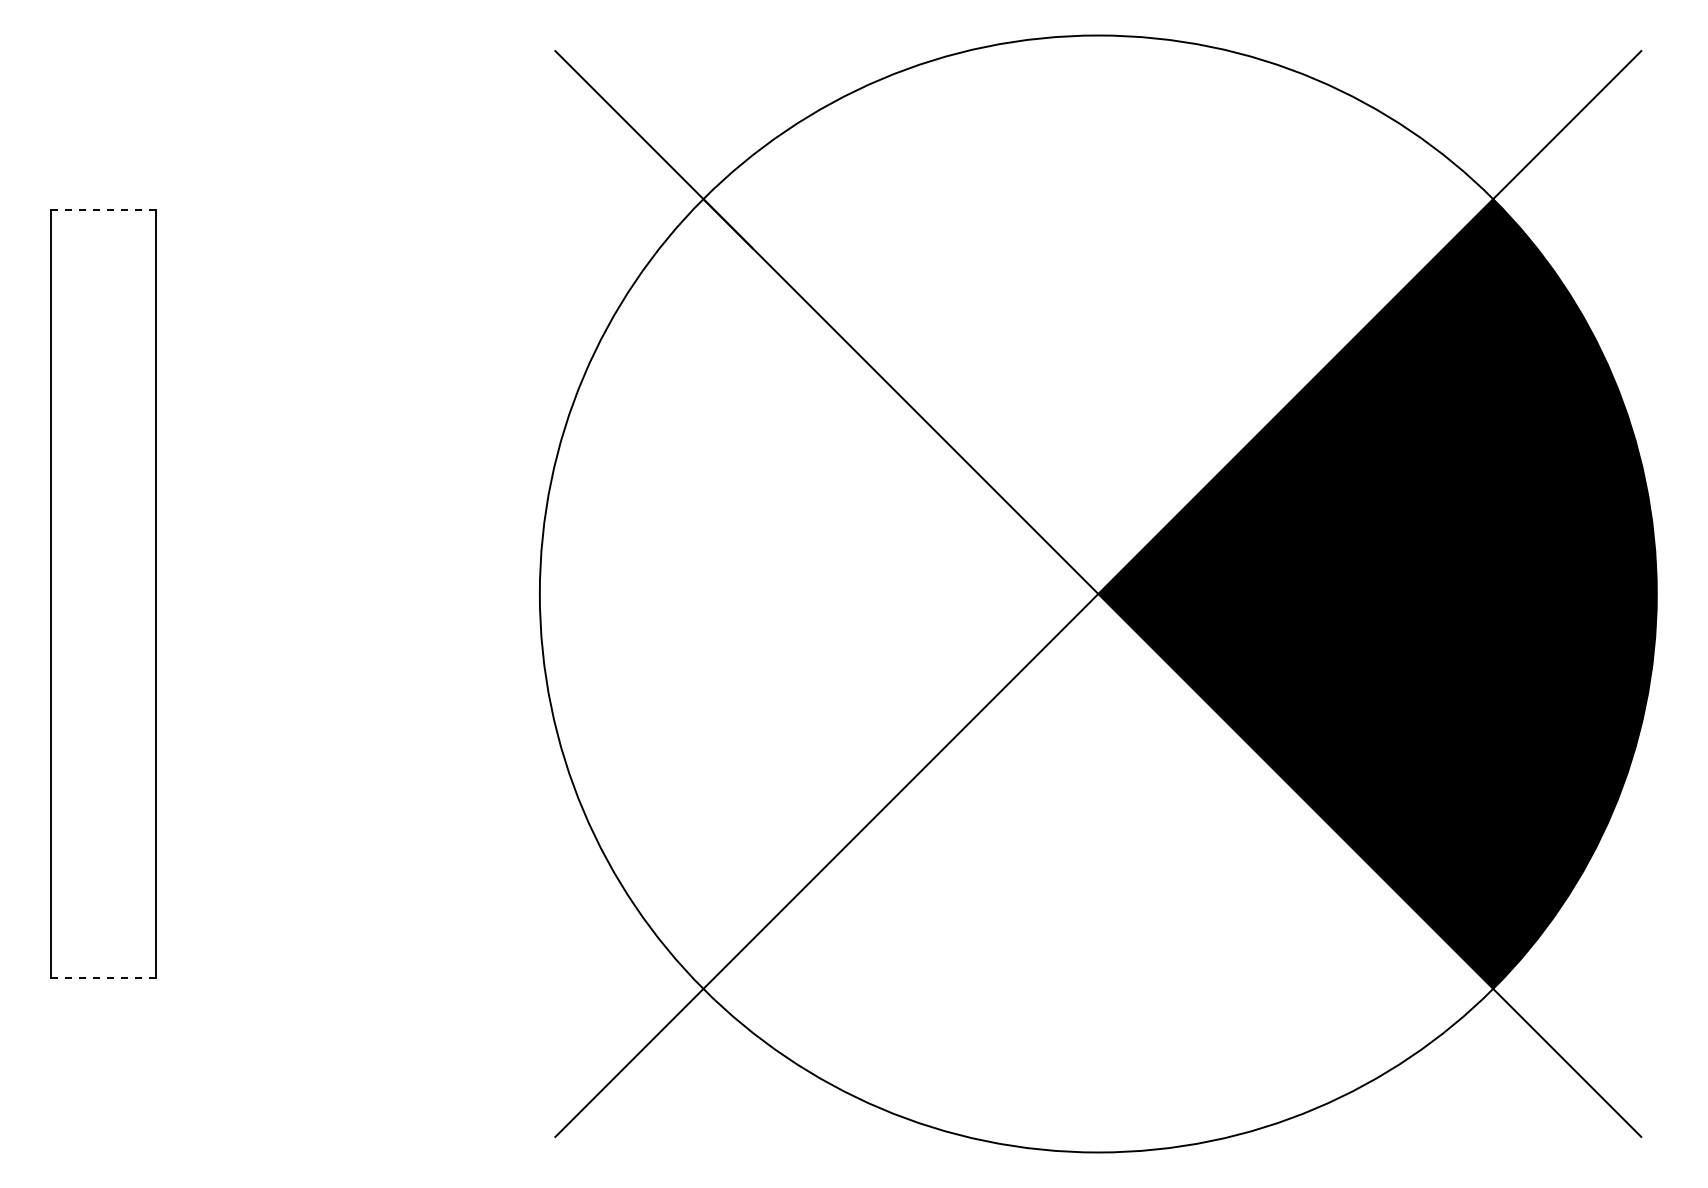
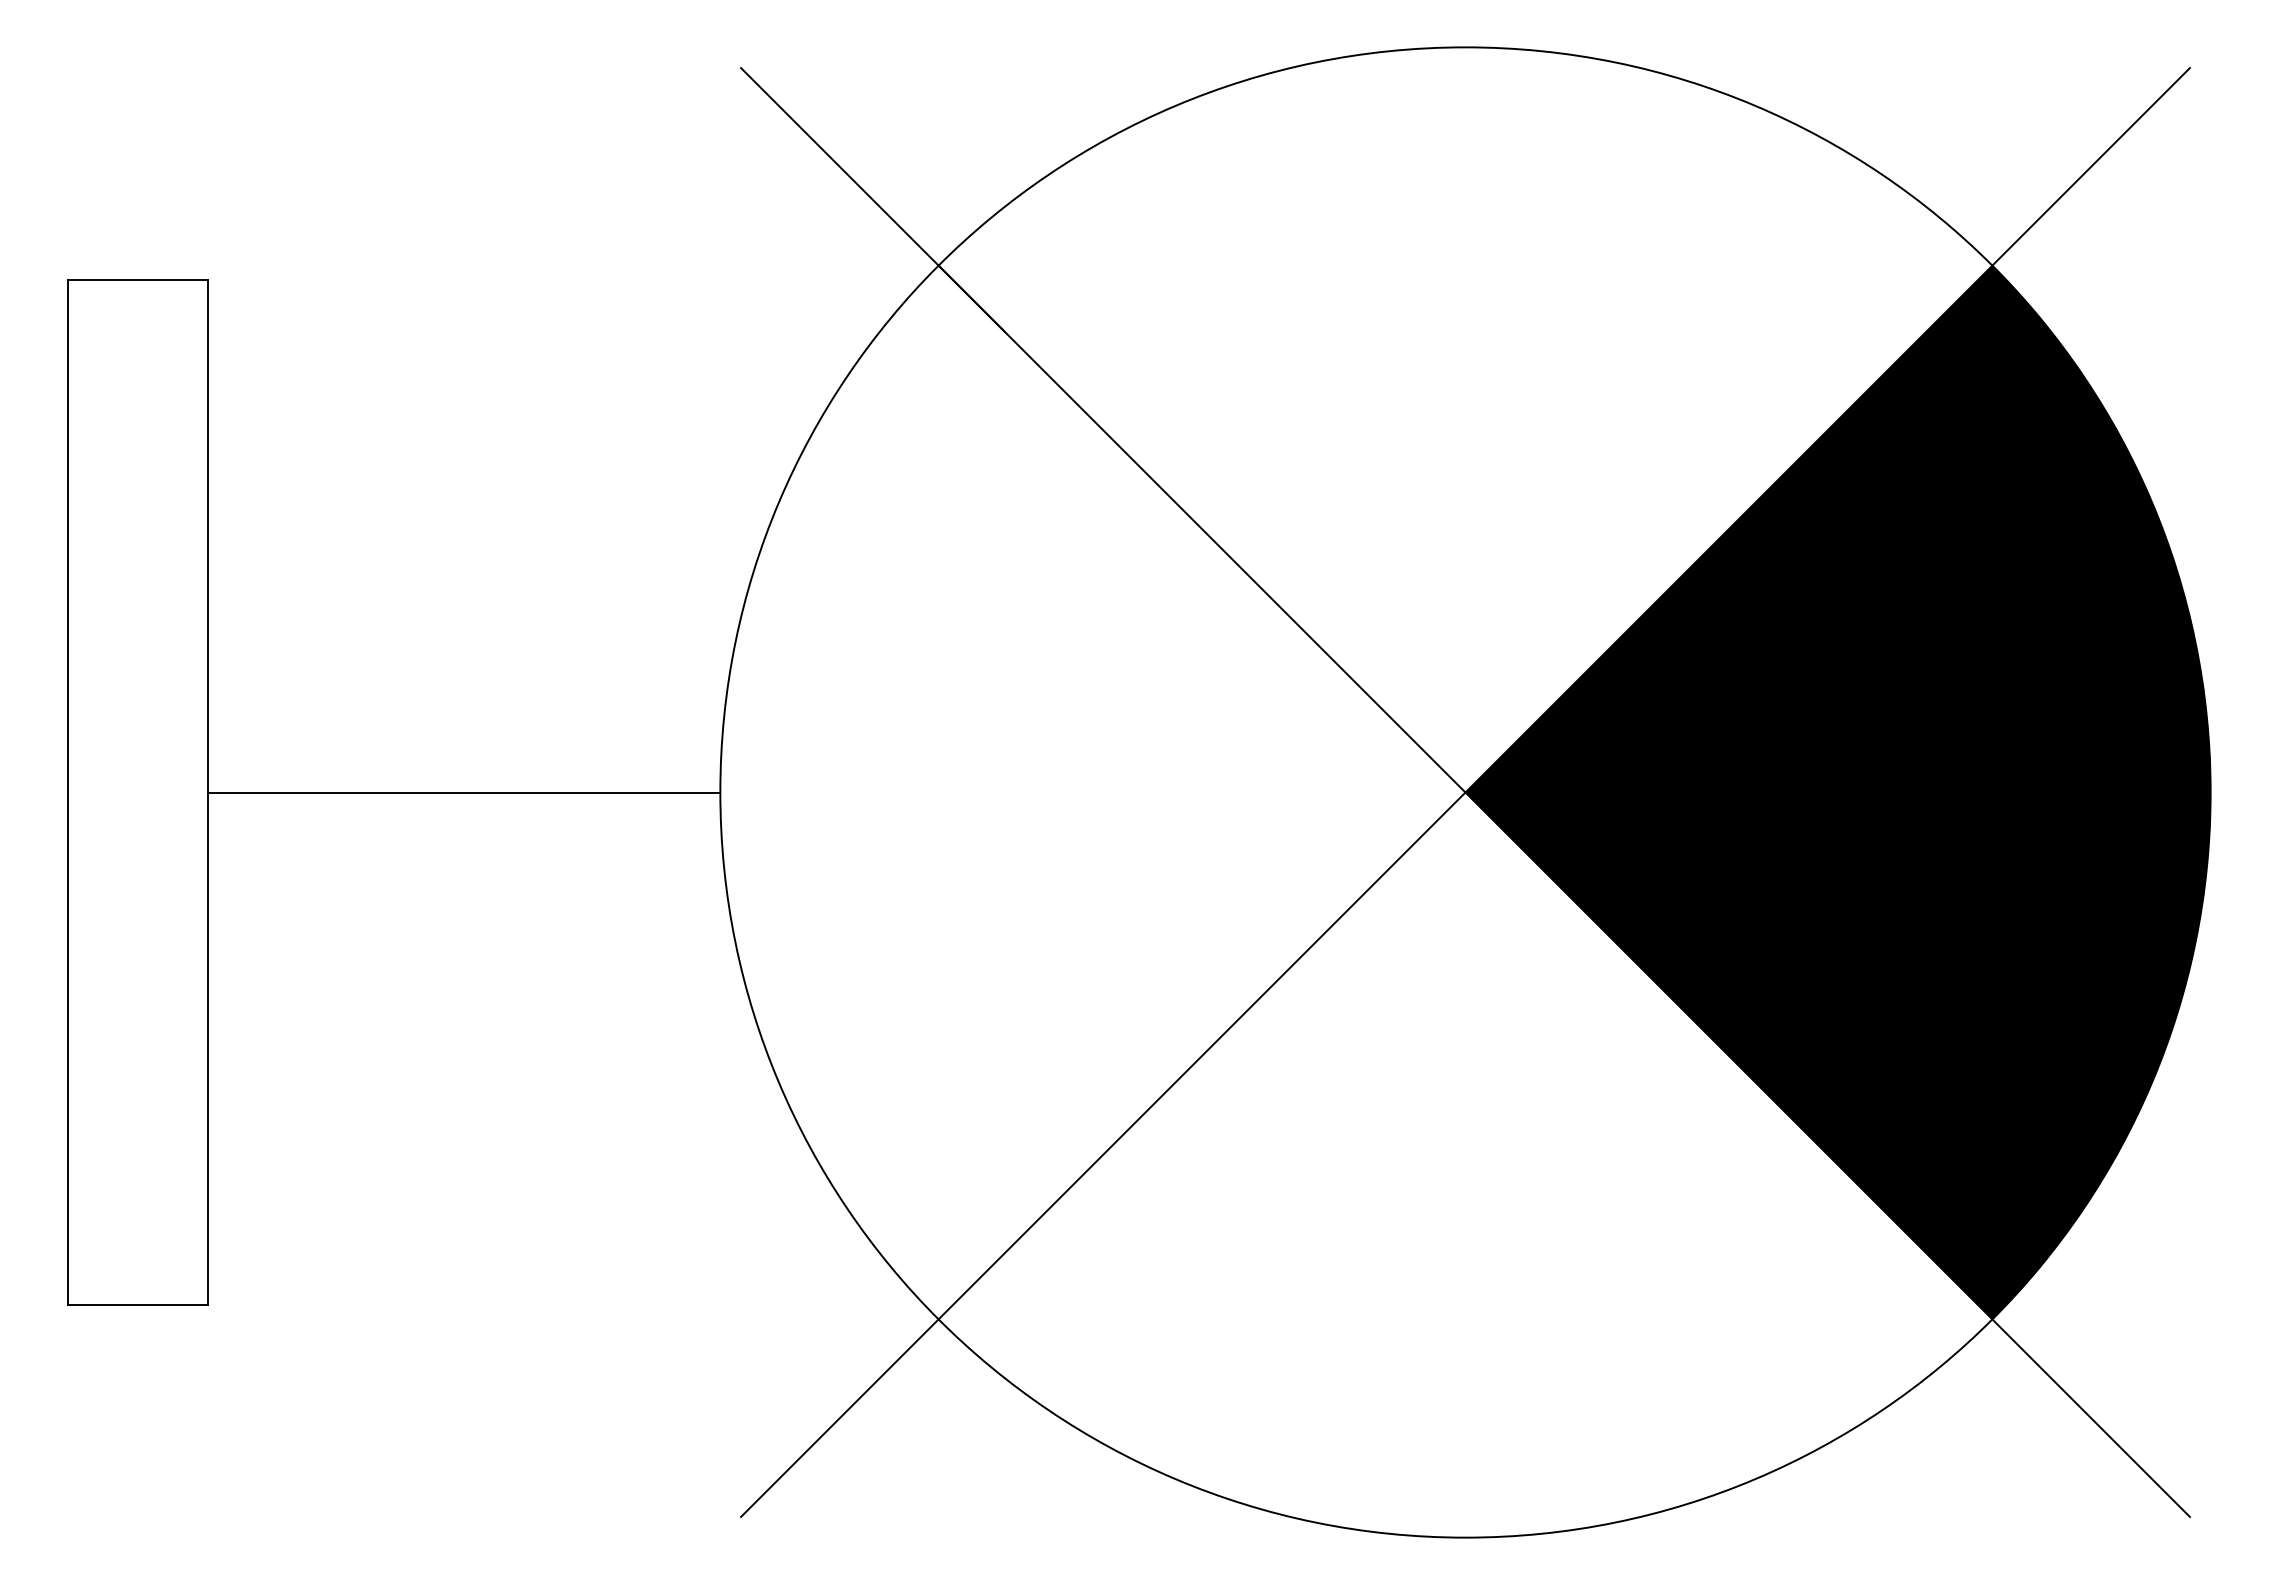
line: (103, 210) -> (138, 280), dashed -> solid
line: (348, 594) -> (464, 792), added
line: (103, 977) -> (138, 1304), dashed -> solid

